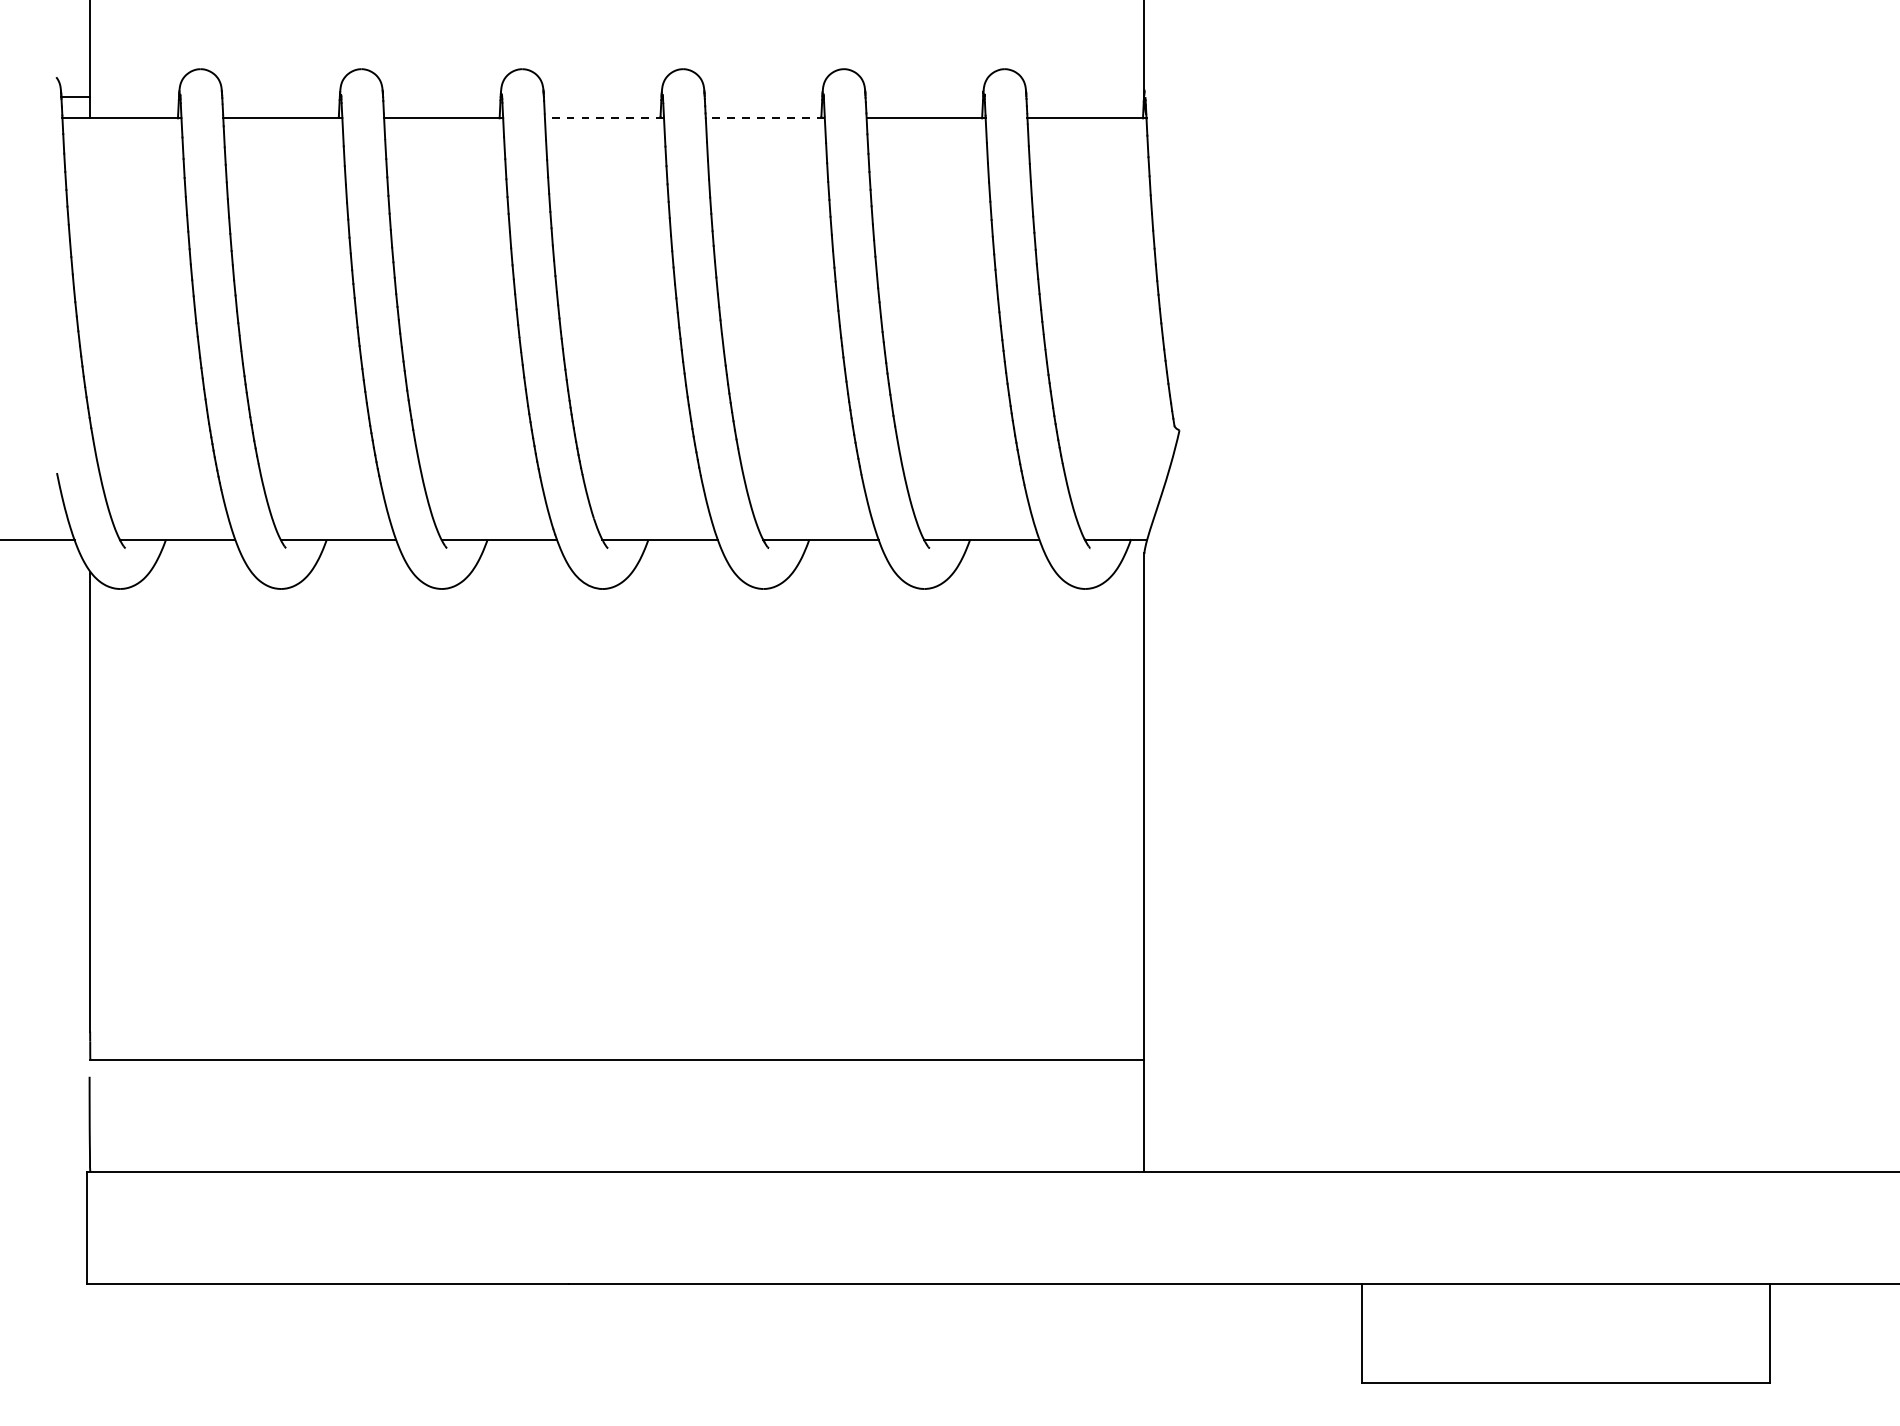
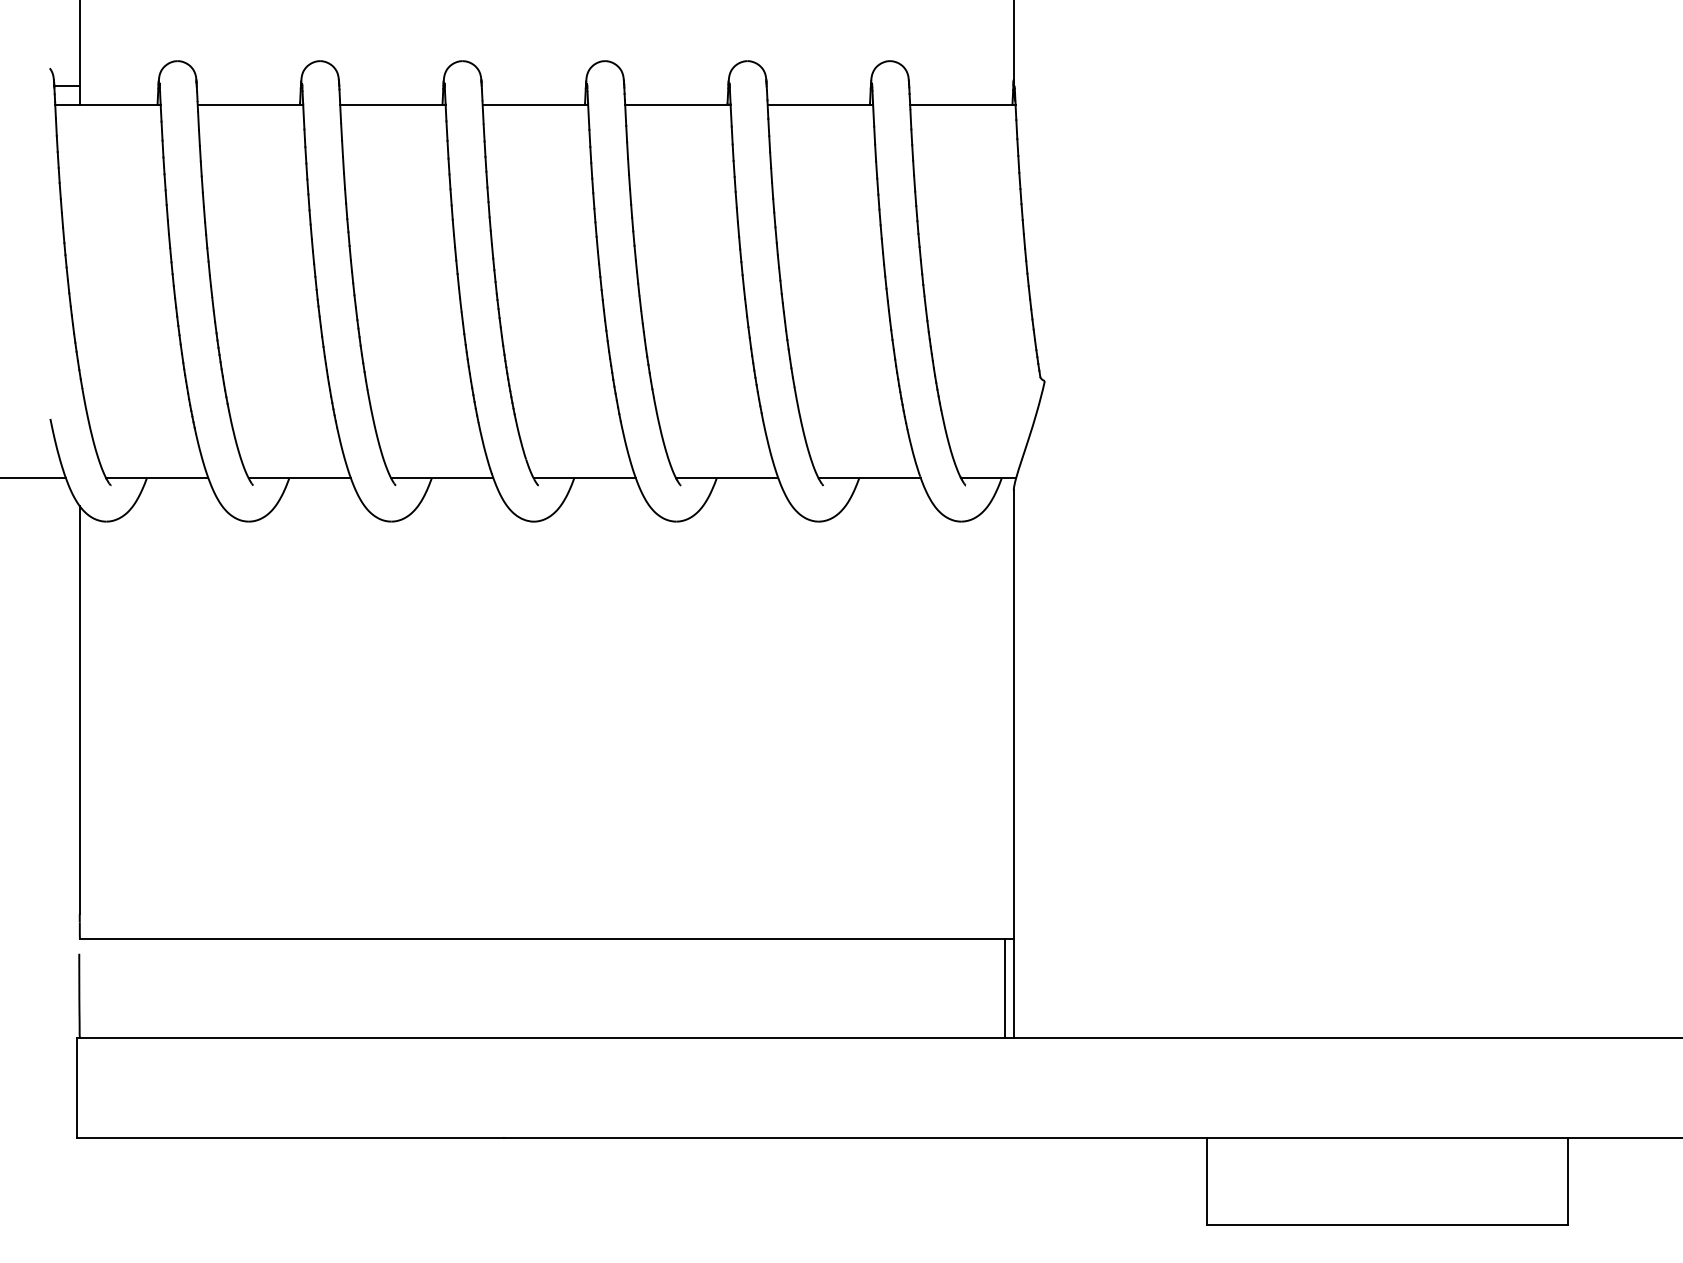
line: (604, 118) -> (535, 104), dashed -> solid
line: (764, 118) -> (677, 104), dashed -> solid
line: (1133, 1115) -> (1004, 988), added

